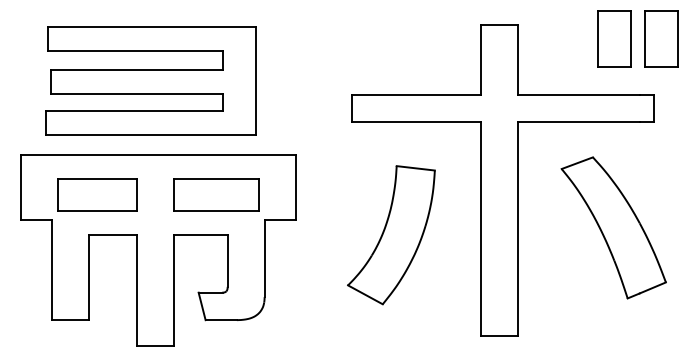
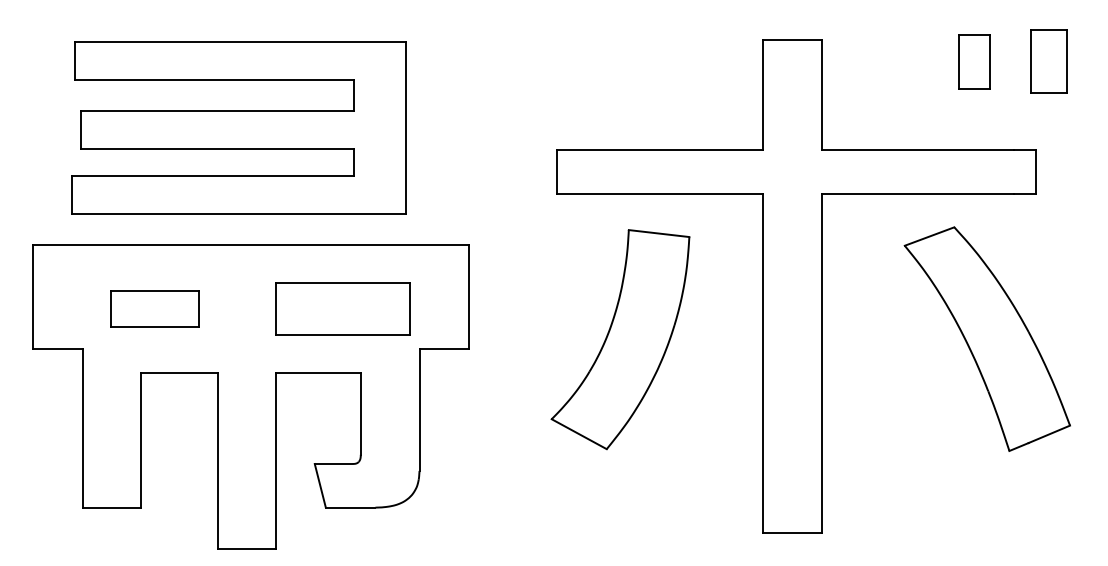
part: (614, 38) -> (974, 60), size x0.6
part: (661, 38) -> (1048, 60), size x0.7
part: (97, 194) -> (154, 308), size x0.7
part: (613, 227) -> (986, 338), moved
part: (391, 235) -> (620, 340), moved

